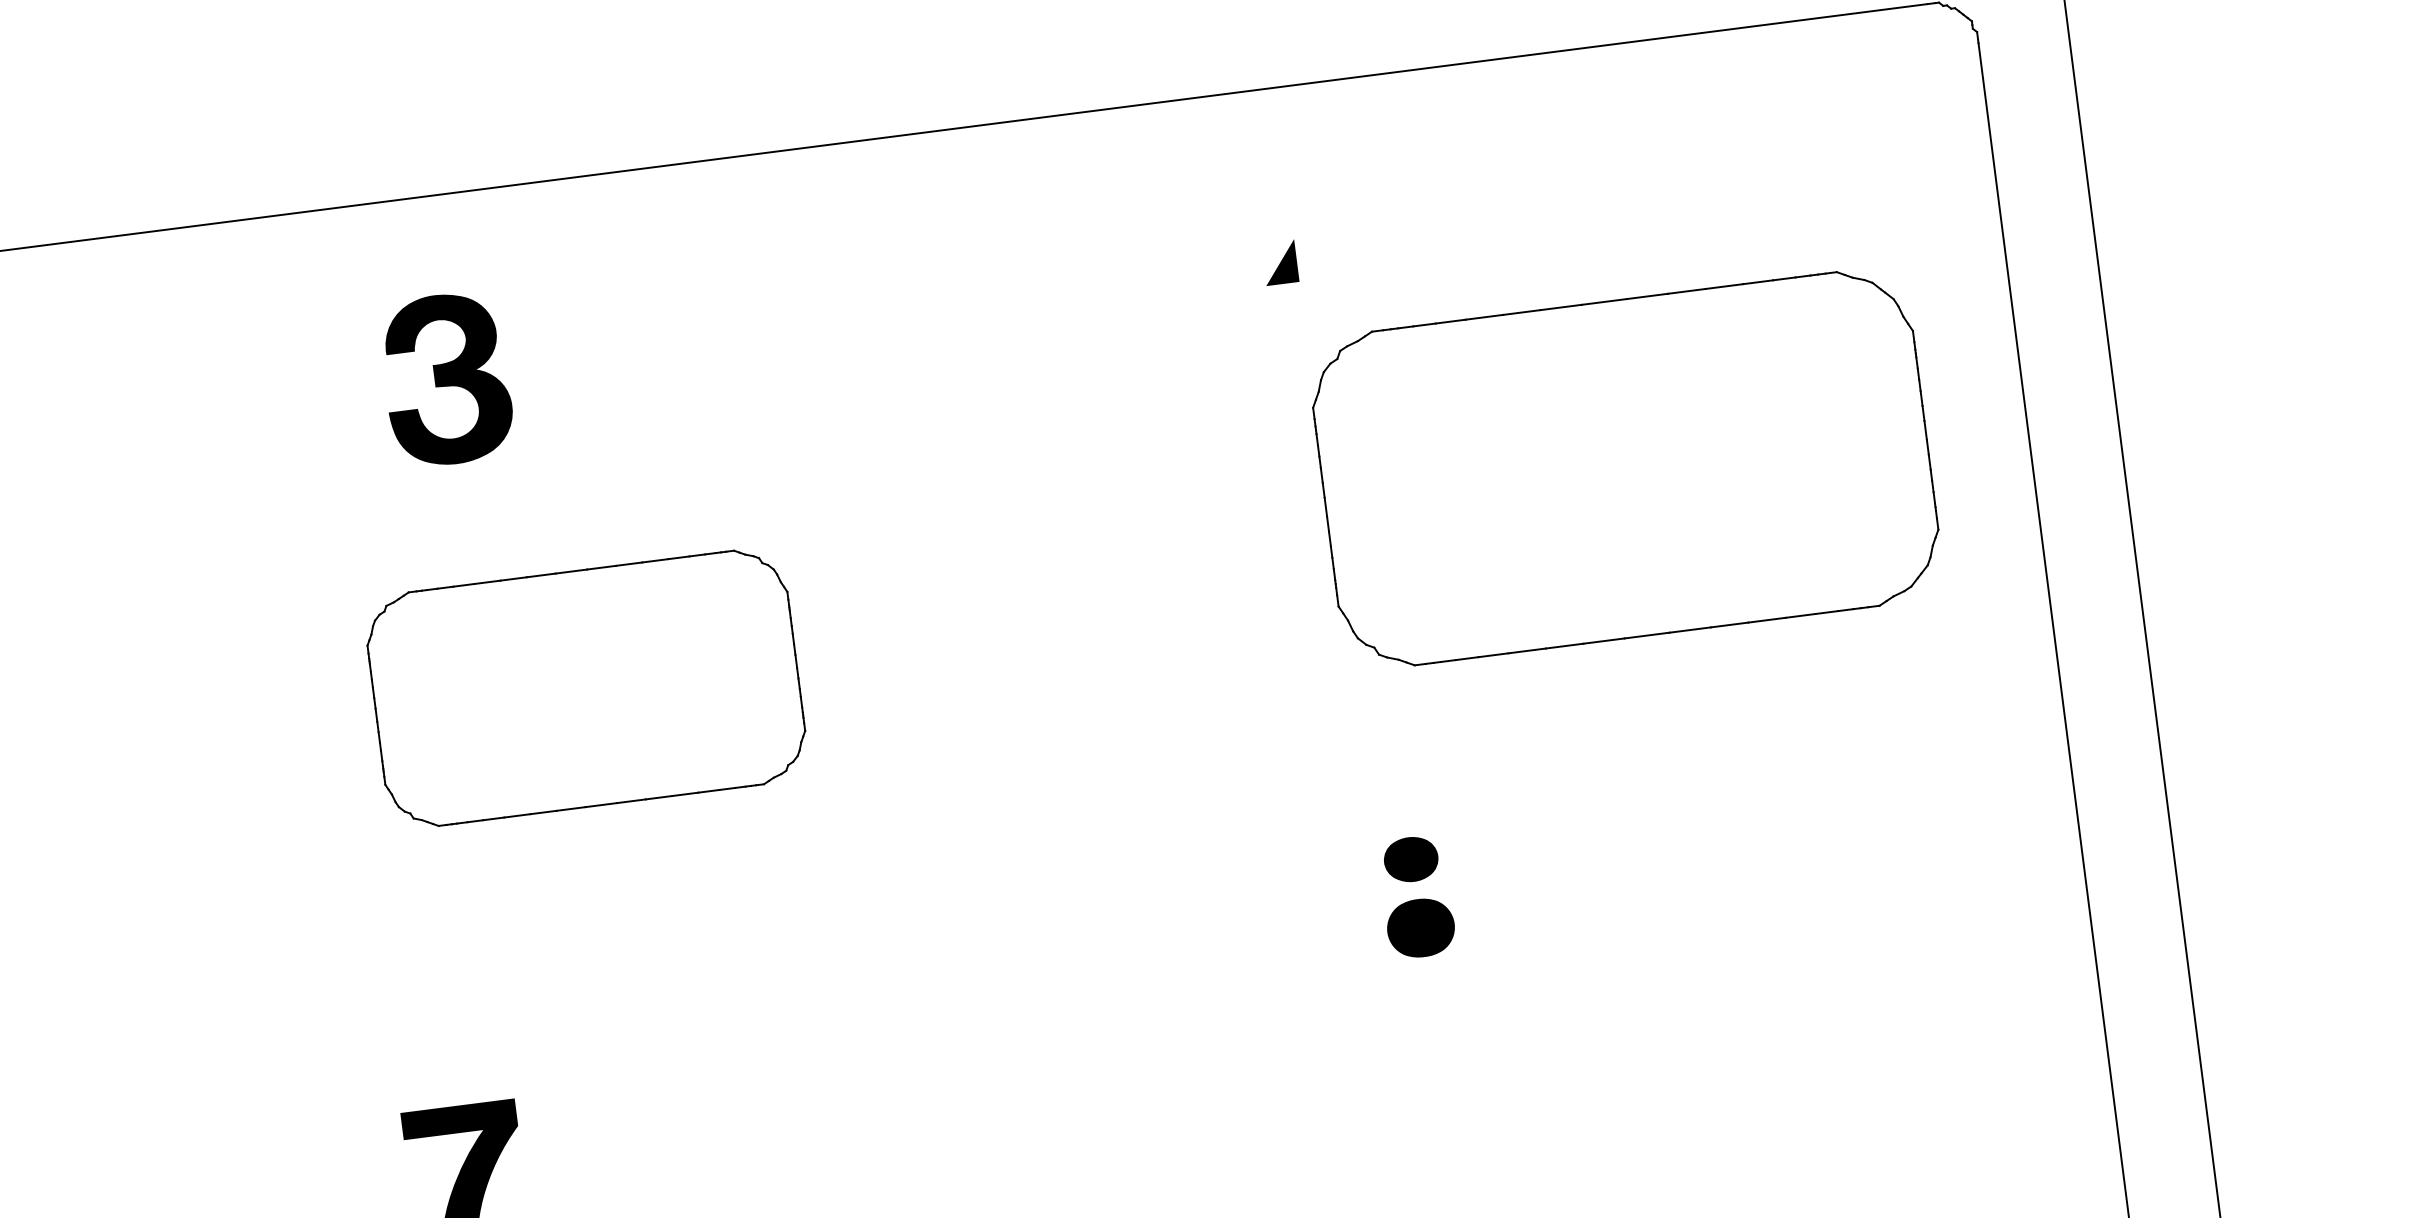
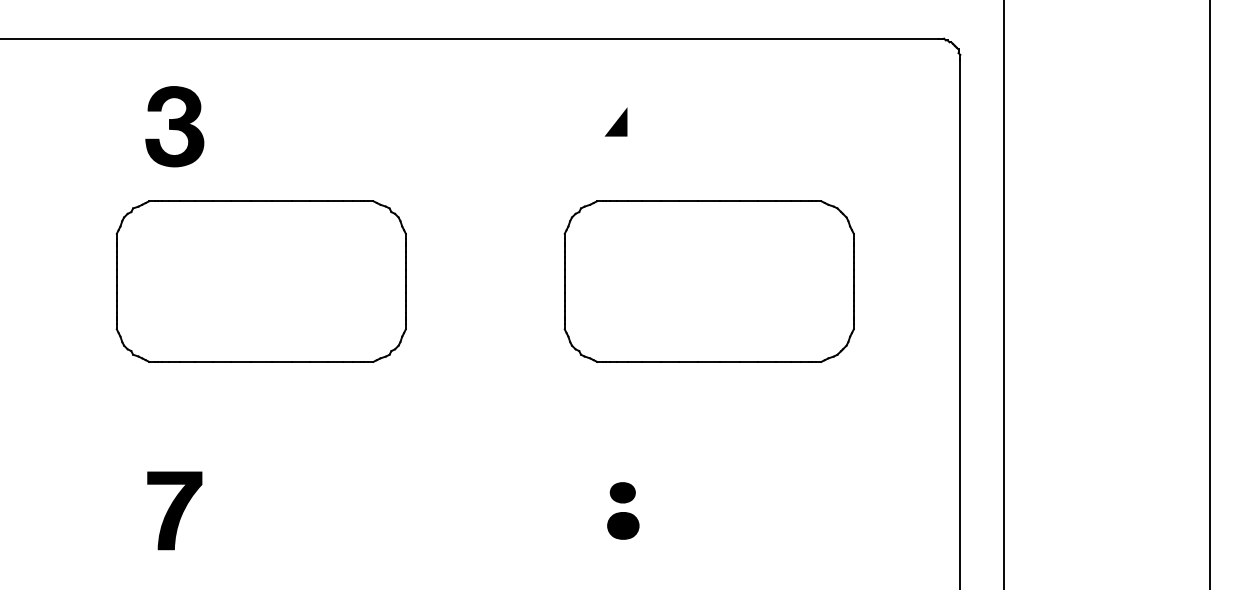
part: (1279, 261) -> (615, 121), size x1.43
part: (446, 379) -> (174, 126), moved
part: (1624, 468) -> (708, 281), moved
part: (584, 688) -> (260, 281), size x1.43
part: (1417, 896) -> (623, 510), moved

